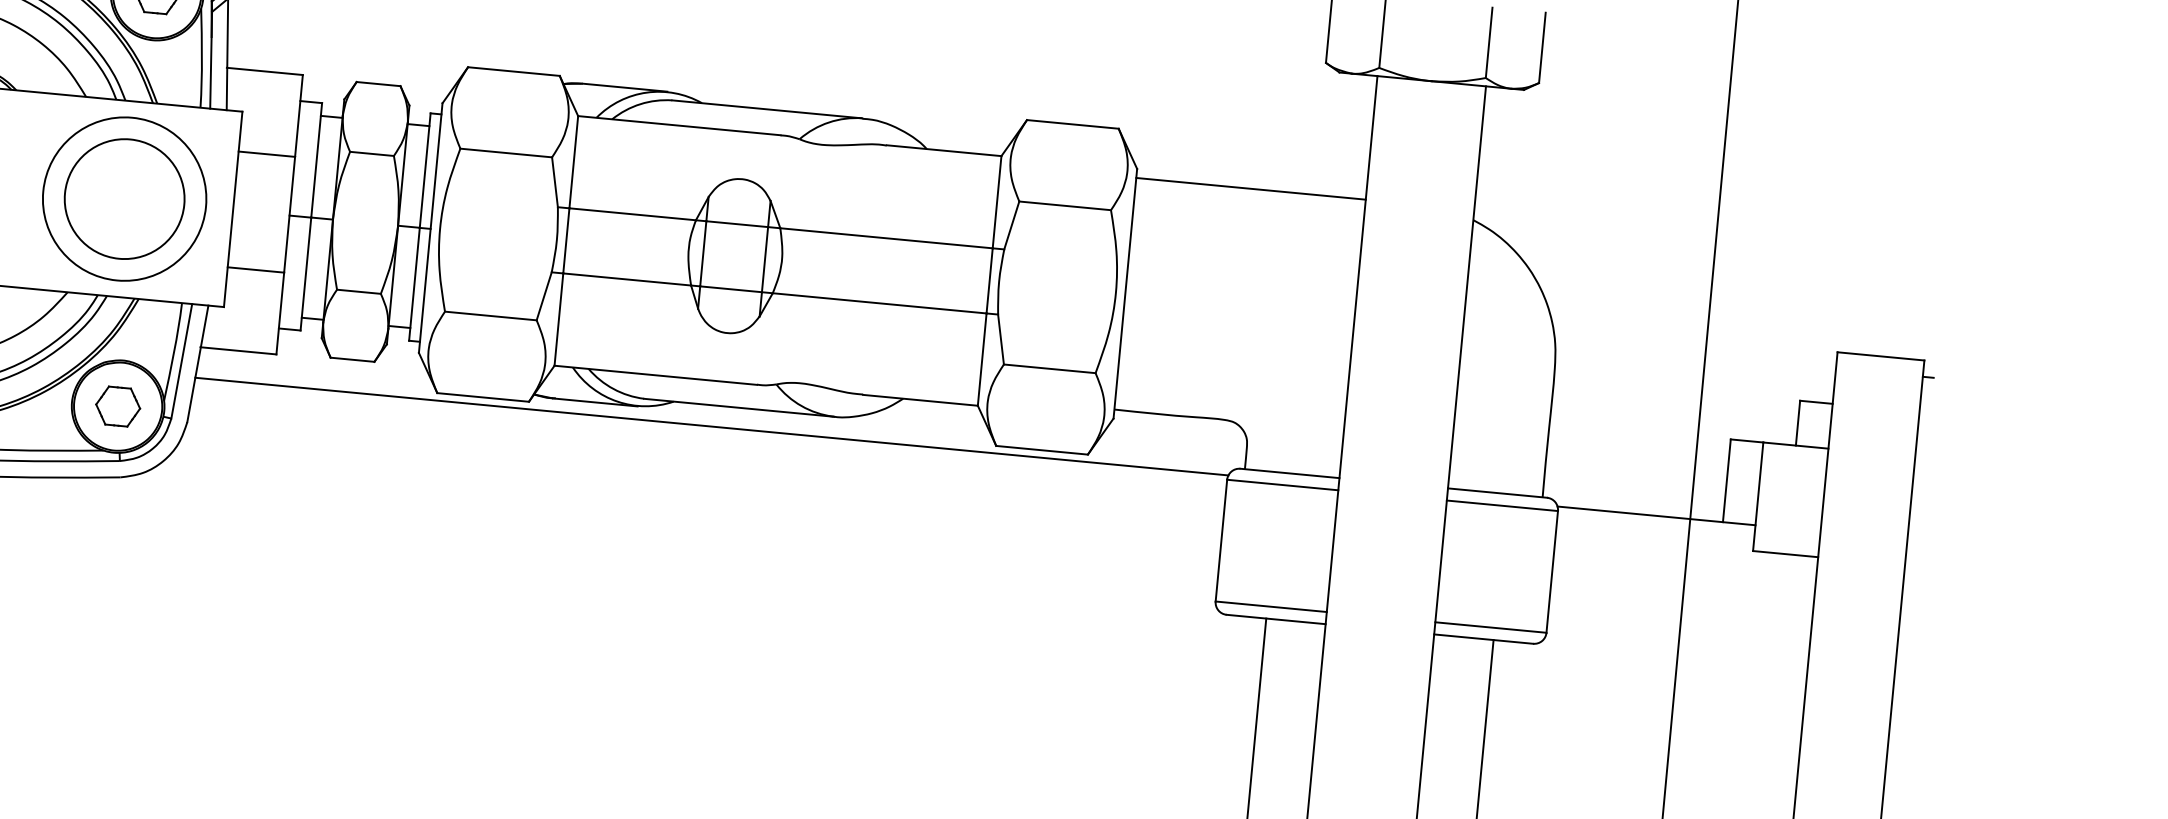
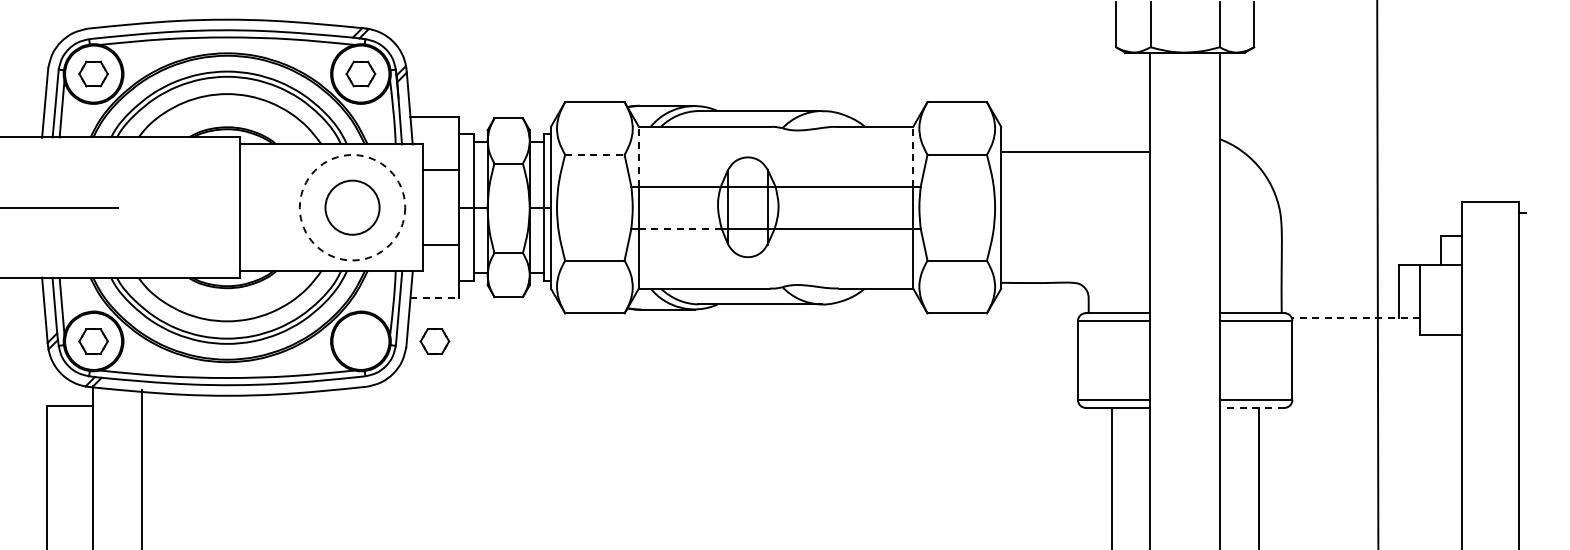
line: (505, 152) -> (594, 154), solid -> dashed
line: (573, 161) -> (638, 156), solid -> dashed
line: (1250, 188) -> (1075, 151), moved
circle: (124, 198) -> (352, 207), size x0.7
circle: (124, 198) -> (352, 207), solid -> dashed
line: (997, 201) -> (913, 156), solid -> dashed
line: (627, 278) -> (680, 228), solid -> dashed
line: (237, 351) -> (434, 298), solid -> dashed
part: (117, 406) -> (434, 341), moved
line: (711, 427) -> (743, 318), removed
line: (1655, 516) -> (1355, 318), solid -> dashed
line: (1482, 638) -> (1251, 407), solid -> dashed

